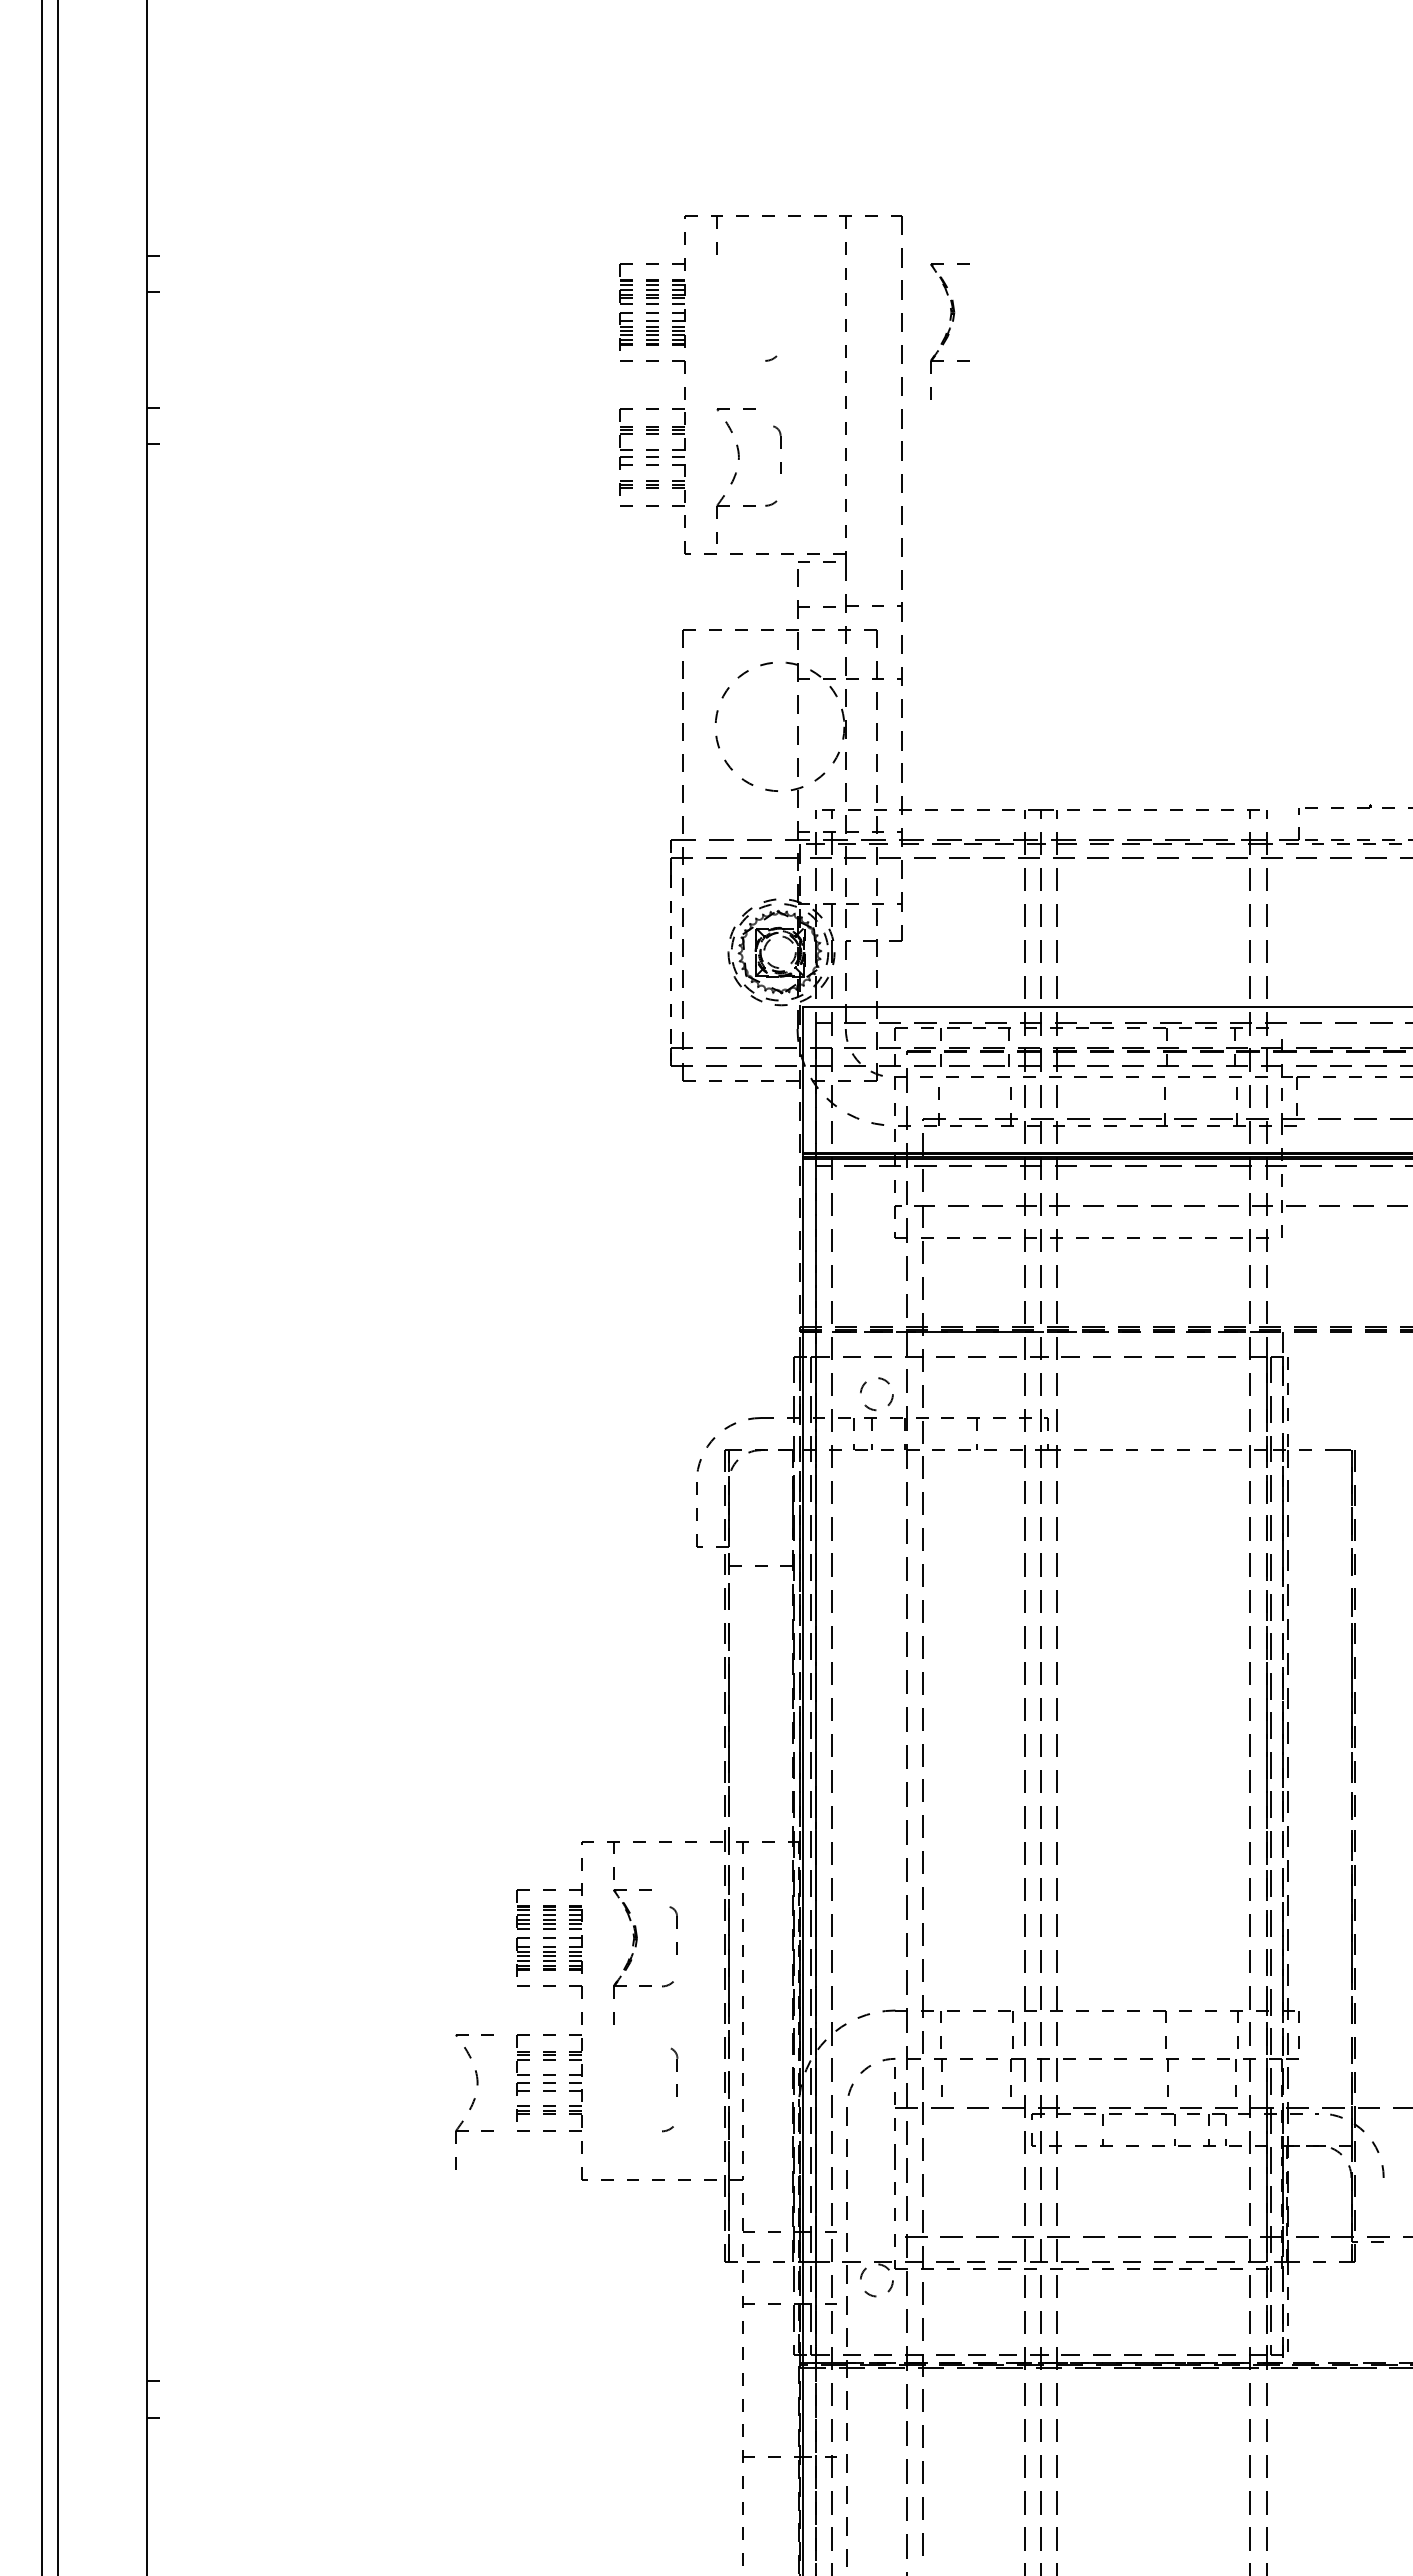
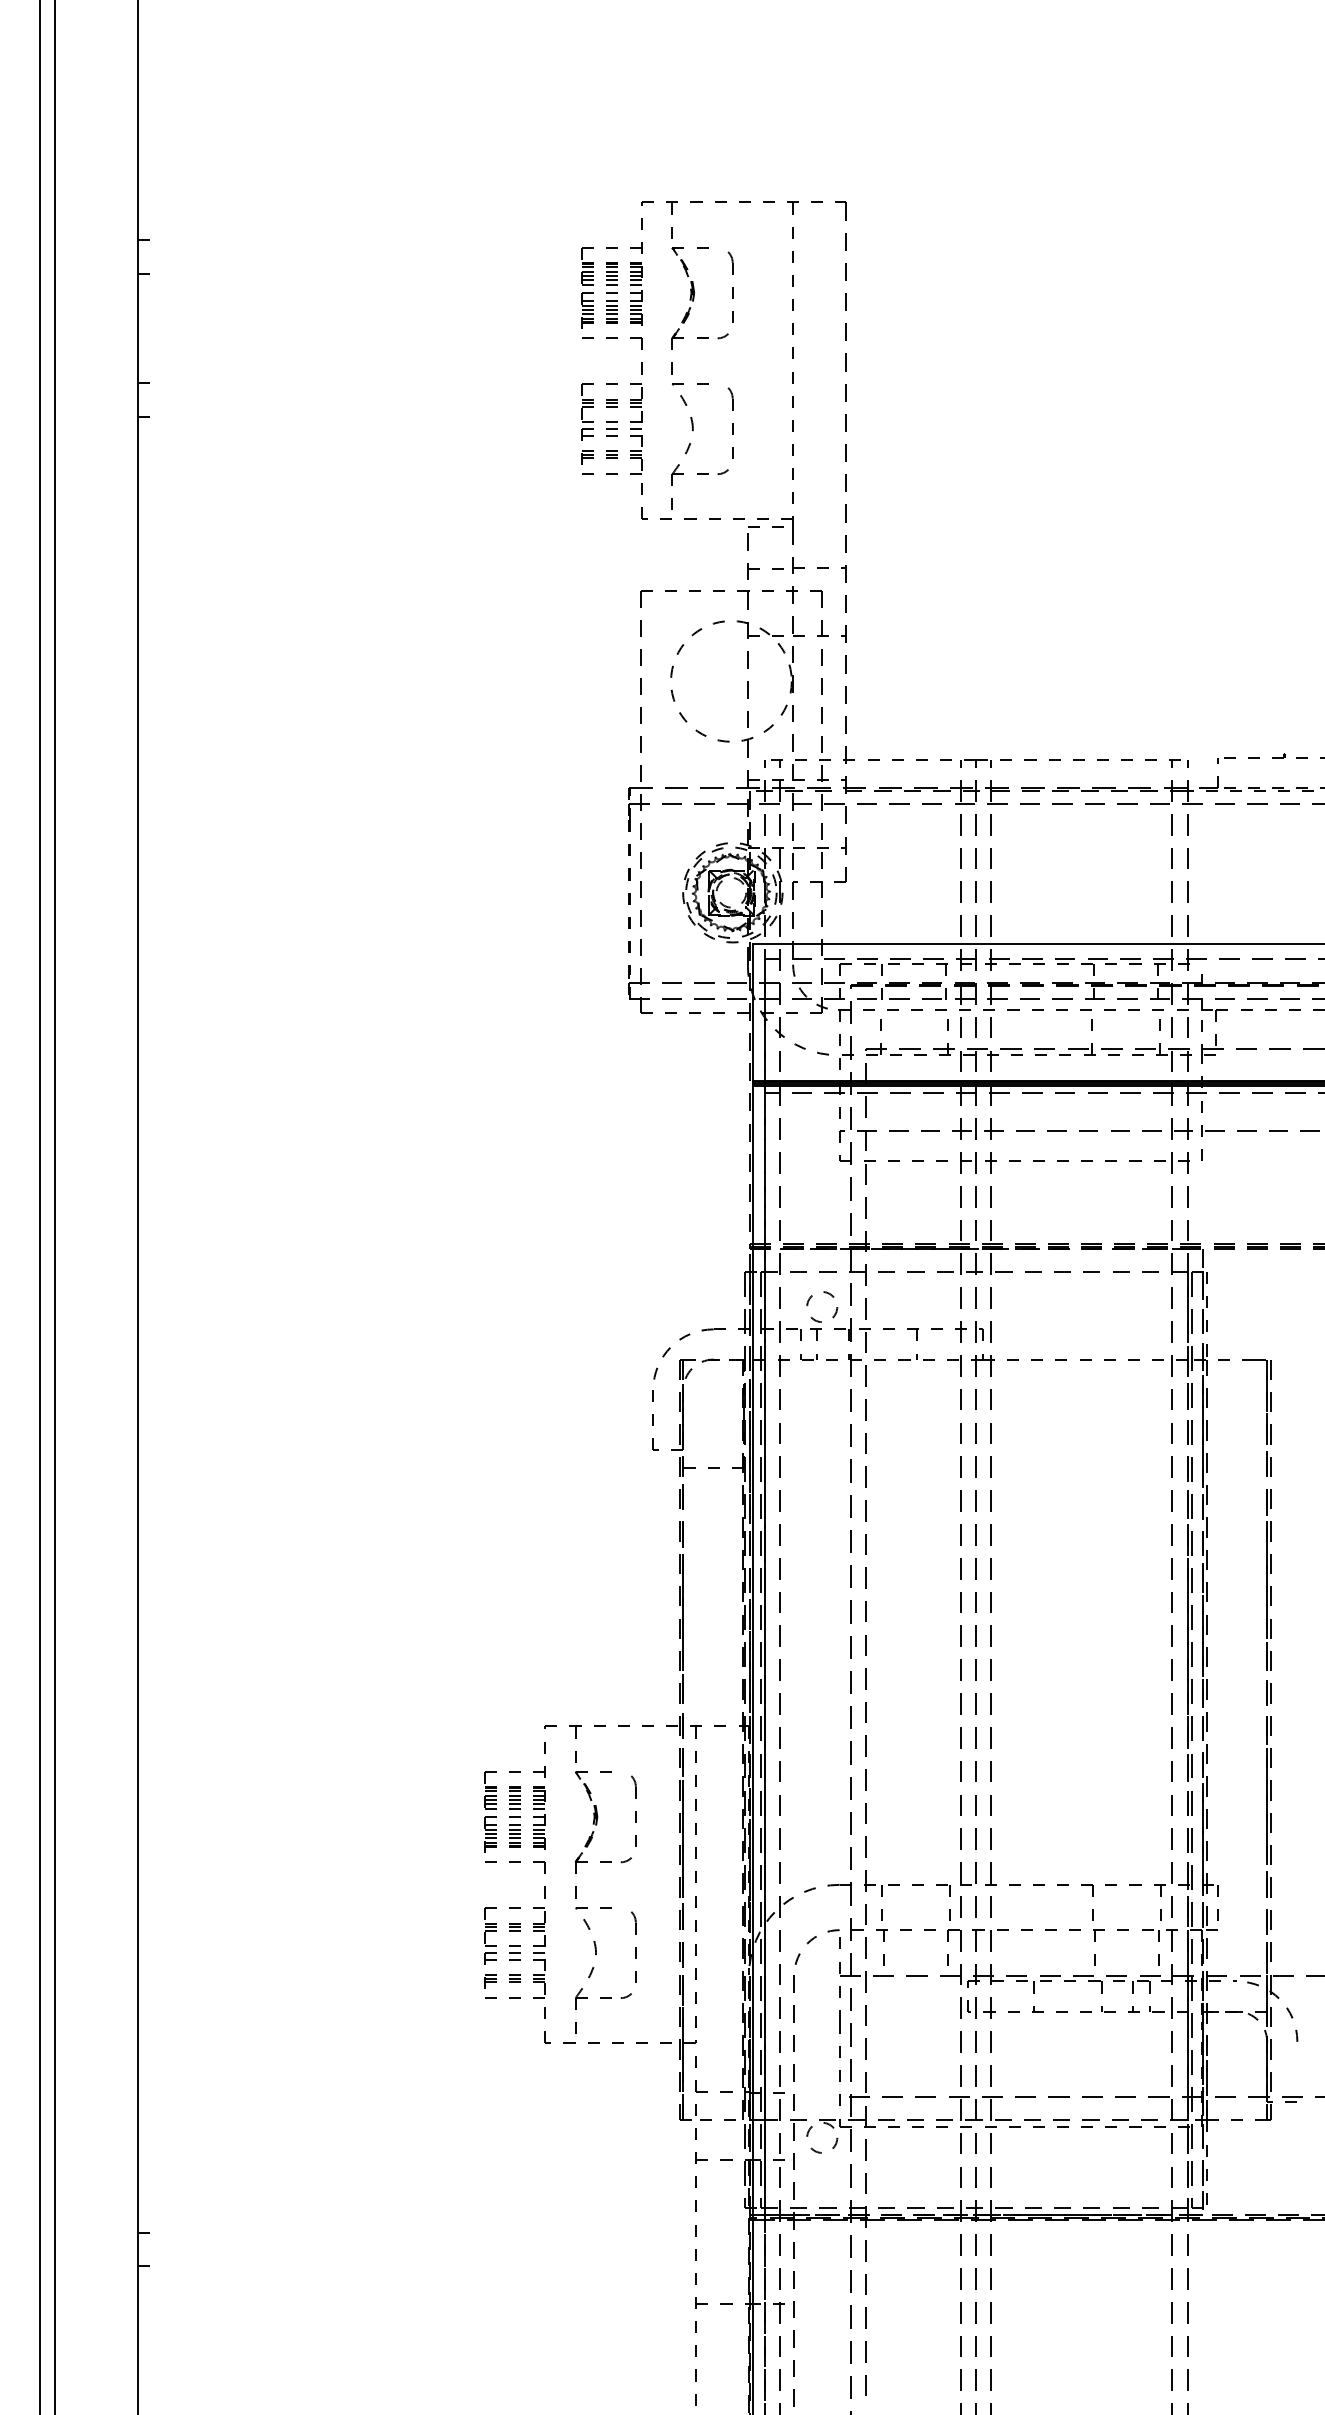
part: (779, 306) -> (730, 287), added
part: (949, 331) -> (689, 310), moved
part: (779, 451) -> (730, 423), size x1.67
part: (675, 1931) -> (633, 1810), size x1.67
part: (675, 2076) -> (633, 1946), size x1.43
part: (474, 2101) -> (593, 1970), moved

